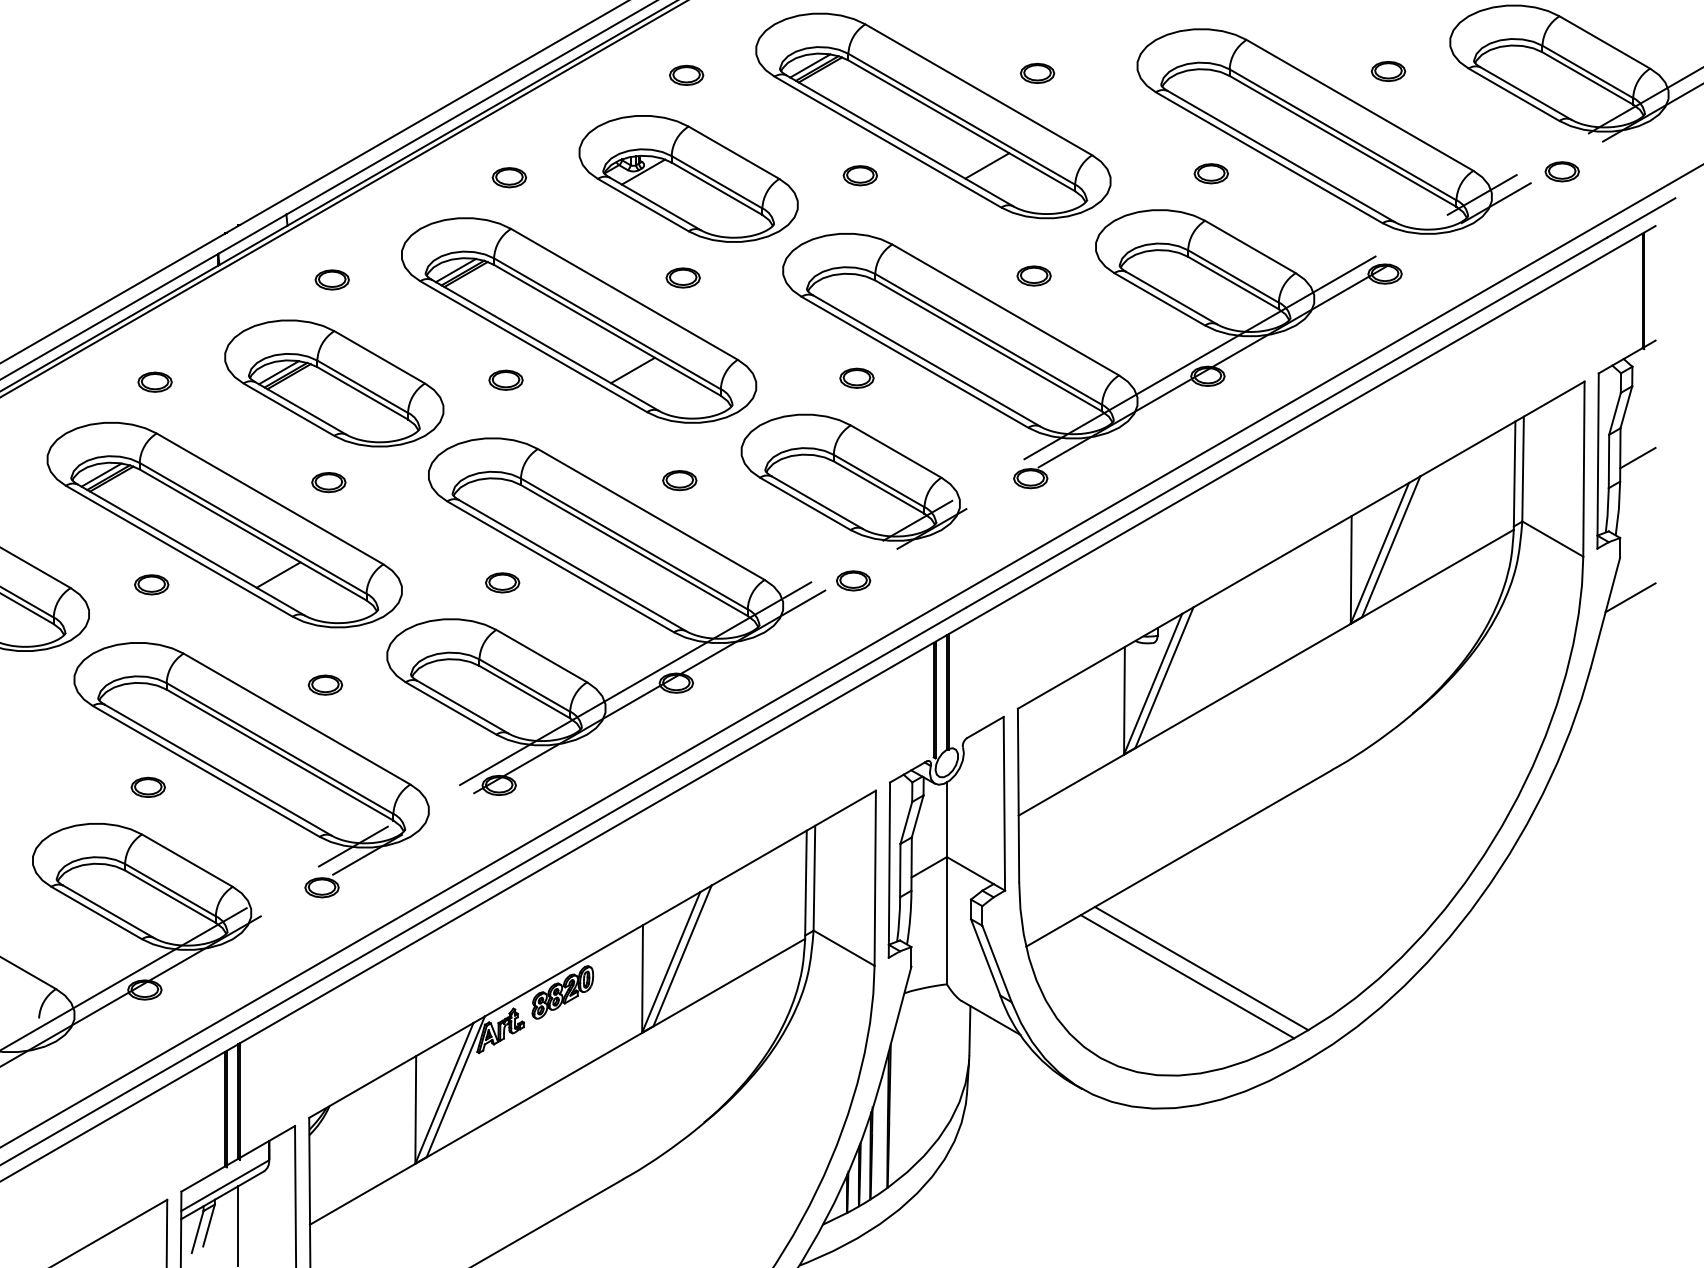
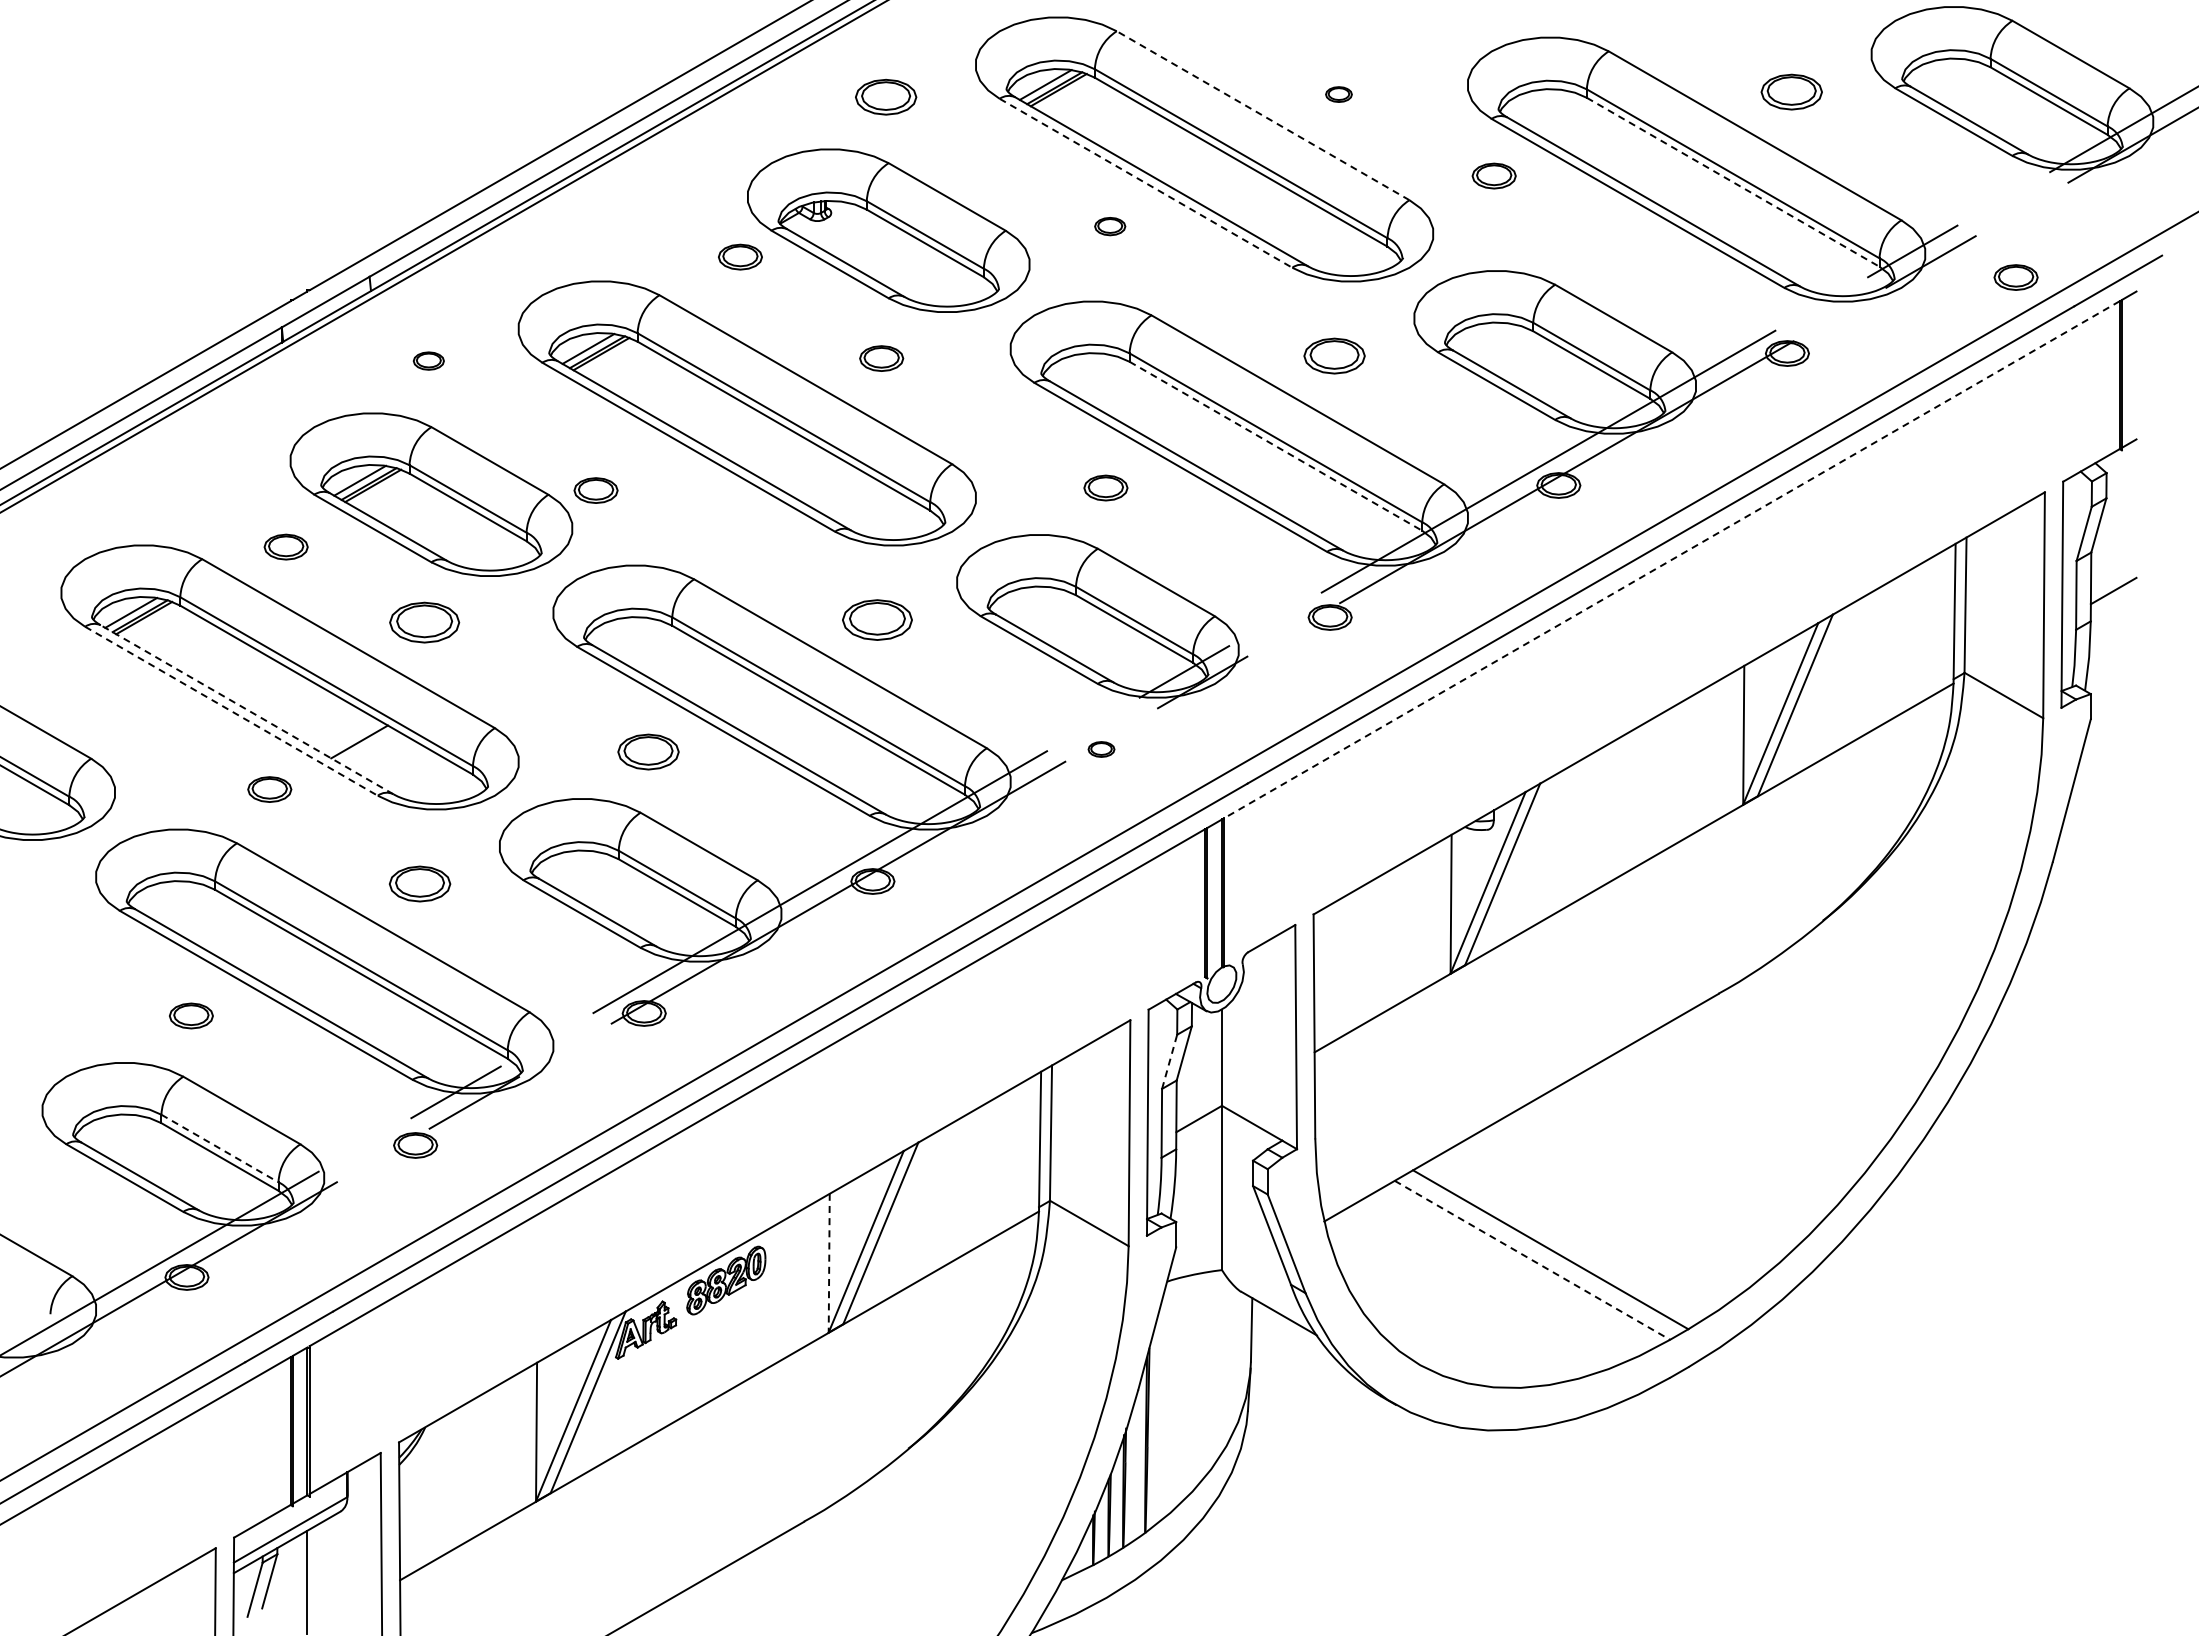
part: (1388, 71) -> (1791, 91), size x1.4
part: (1037, 73) -> (1338, 94), size x0.6
part: (686, 74) -> (885, 96), size x1.4
line: (979, 89) -> (1263, 115), solid -> dashed
line: (1343, 141) -> (1733, 182), solid -> dashed
line: (888, 142) -> (1146, 183), solid -> dashed
line: (986, 165) -> (1273, 213), removed
line: (643, 171) -> (830, 221), removed
part: (1561, 171) -> (2015, 277), moved
part: (1210, 173) -> (1493, 175), moved
part: (859, 175) -> (1109, 226), size x0.7
part: (509, 177) -> (740, 256), moved
part: (1034, 275) -> (1334, 355), size x1.4
part: (332, 279) -> (428, 360), size x0.7
line: (988, 346) -> (1275, 446), solid -> dashed
line: (632, 370) -> (816, 477), removed
part: (505, 380) -> (595, 490), moved
part: (154, 381) -> (285, 546), moved
line: (1295, 434) -> (1671, 560), solid -> dashed
part: (679, 480) -> (876, 619), size x1.6
part: (328, 482) -> (423, 622), size x1.6
line: (191, 549) -> (247, 709), solid -> dashed
line: (179, 551) -> (231, 711), solid -> dashed
part: (853, 580) -> (1101, 749), size x0.6
part: (502, 582) -> (648, 751), size x1.4
part: (151, 584) -> (269, 789), moved
line: (1629, 597) -> (2103, 770), removed
part: (325, 684) -> (419, 883), size x1.4
line: (906, 822) -> (1169, 1061), solid -> dashed
line: (170, 890) -> (219, 1148), solid -> dashed
line: (1187, 976) -> (1532, 1260), solid -> dashed
line: (642, 979) -> (829, 1263), solid -> dashed

